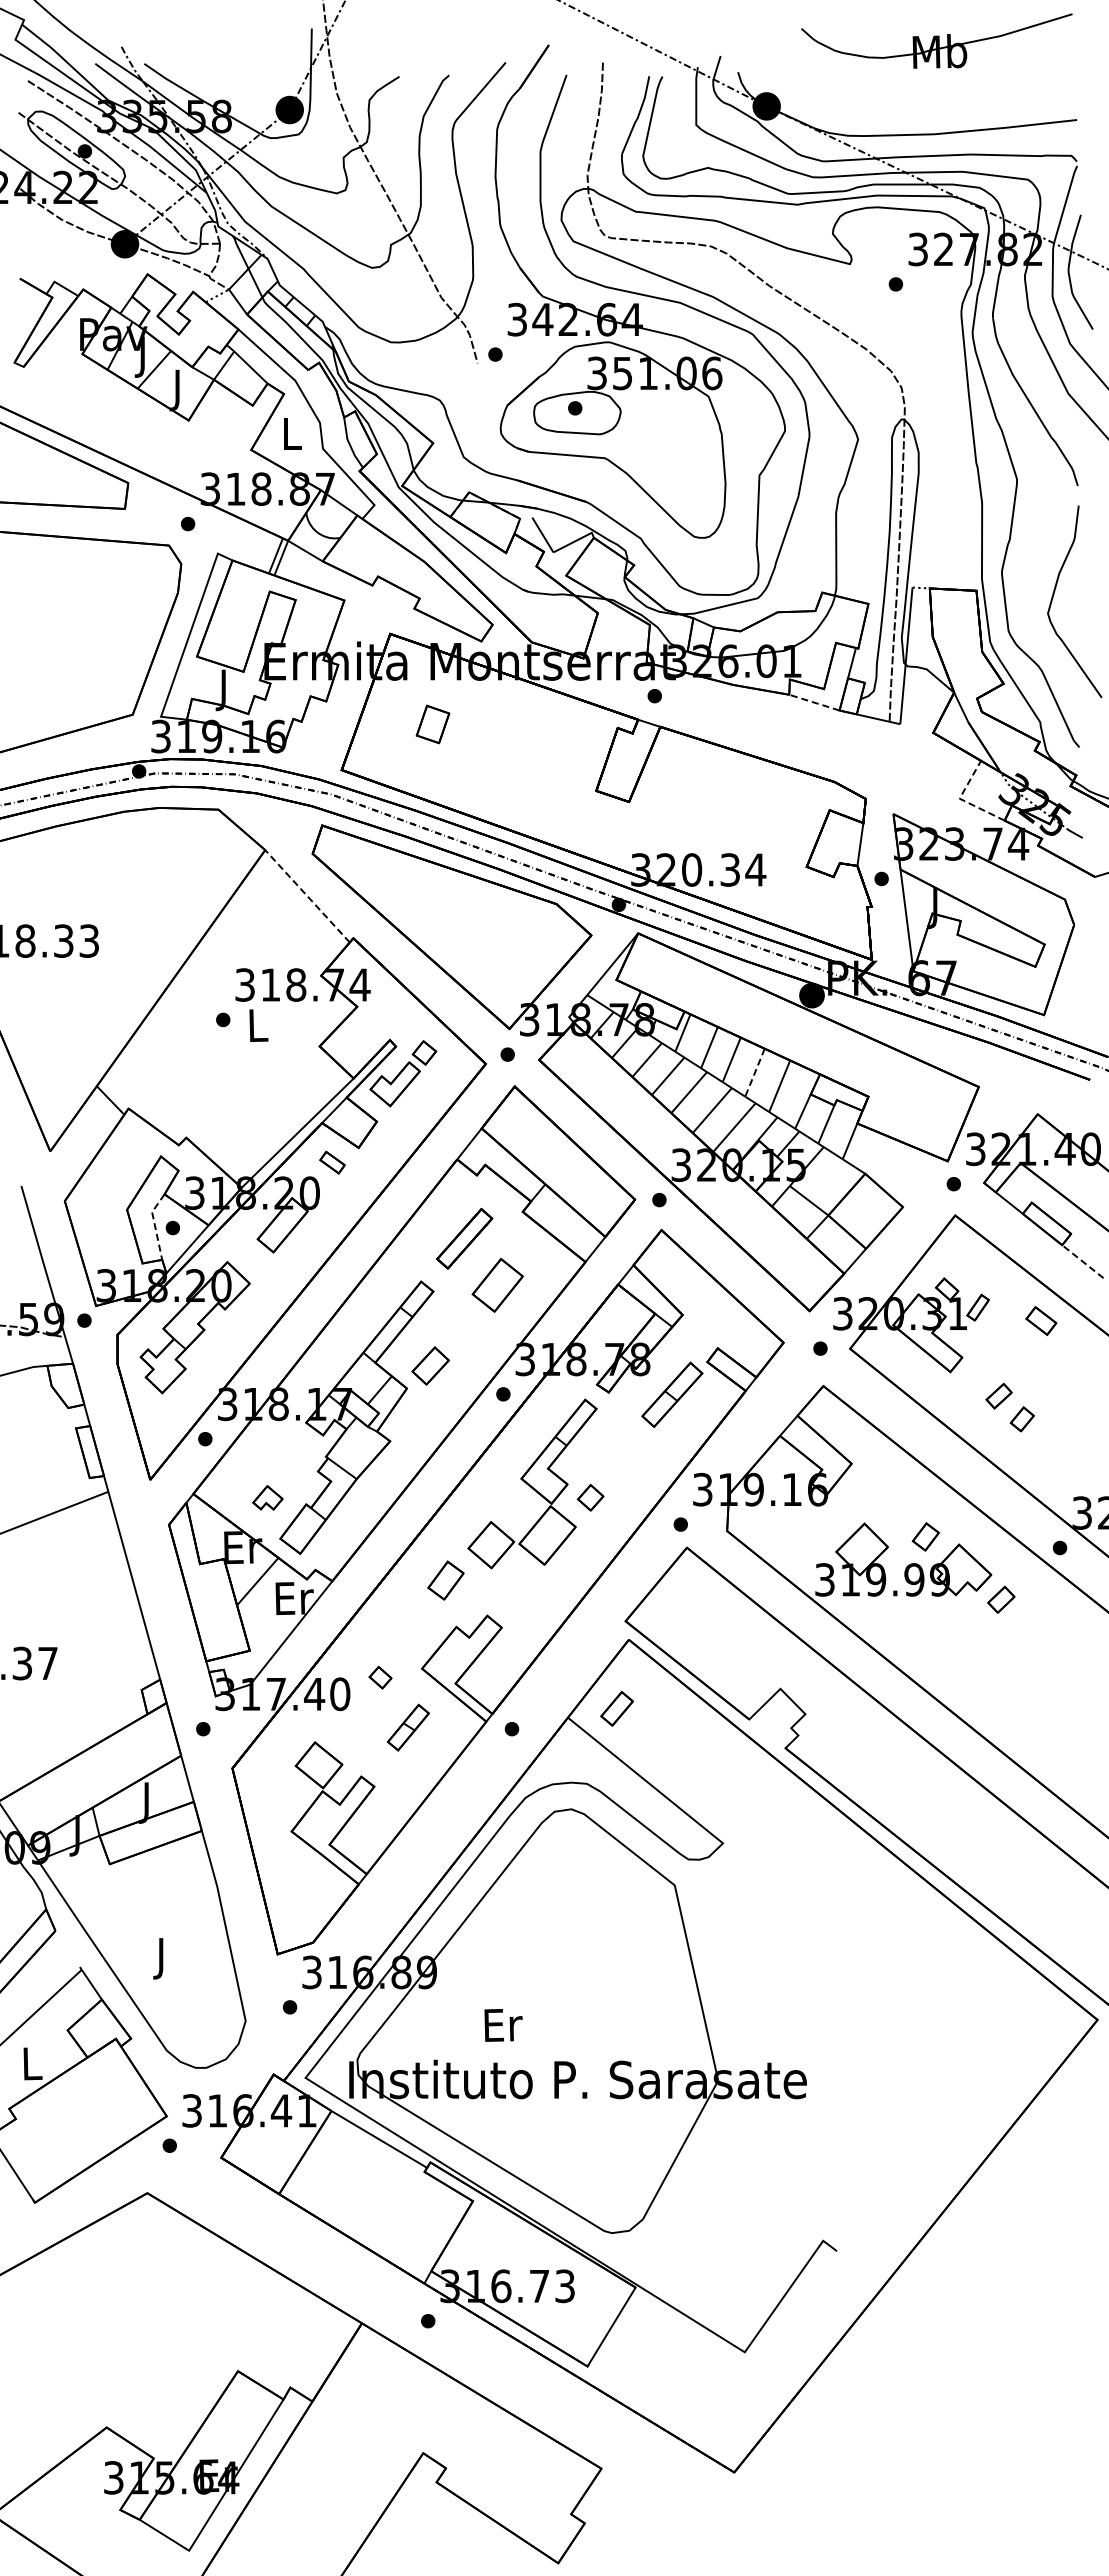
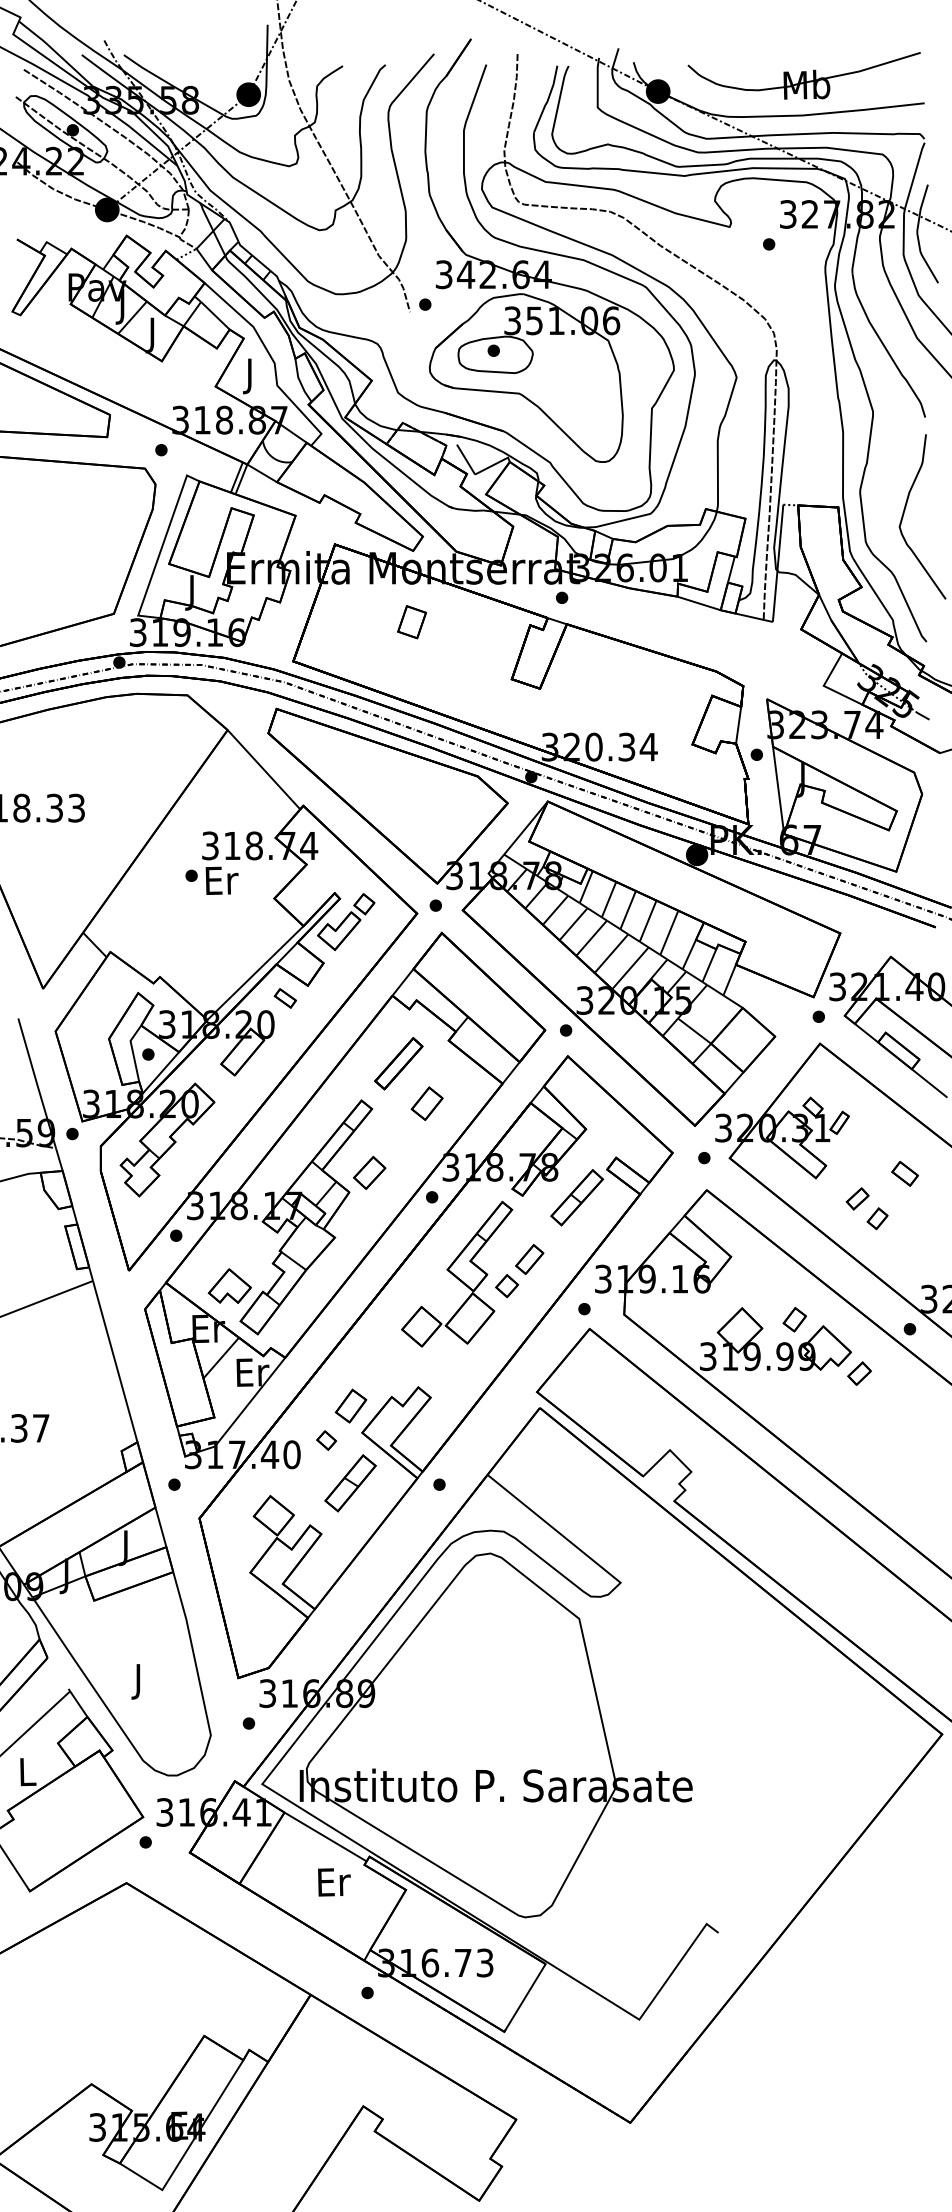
part: (936, 40) -> (803, 75), moved
text: (292, 437) -> (251, 375), L -> J
line: (813, 702) -> (698, 603), dashed -> solid
part: (432, 724) -> (411, 622), moved
line: (962, 799) -> (826, 686), dashed -> solid
line: (307, 896) -> (263, 769), dashed -> solid
text: (258, 1025) -> (221, 880), L -> Er
line: (755, 1072) -> (648, 920), dashed -> solid
line: (154, 1224) -> (132, 1051), dashed -> solid
line: (1082, 1261) -> (929, 1083), dashed -> solid
part: (497, 1285) -> (427, 1103), size x0.71
part: (1041, 1320) -> (905, 1173), moved
part: (267, 1497) -> (229, 1285), size x1.67
part: (445, 1580) -> (350, 1406), moved
part: (616, 1708) -> (529, 1259), moved
part: (408, 1727) -> (350, 1483), size x1.43
text: (503, 2025) -> (334, 1882), moved

